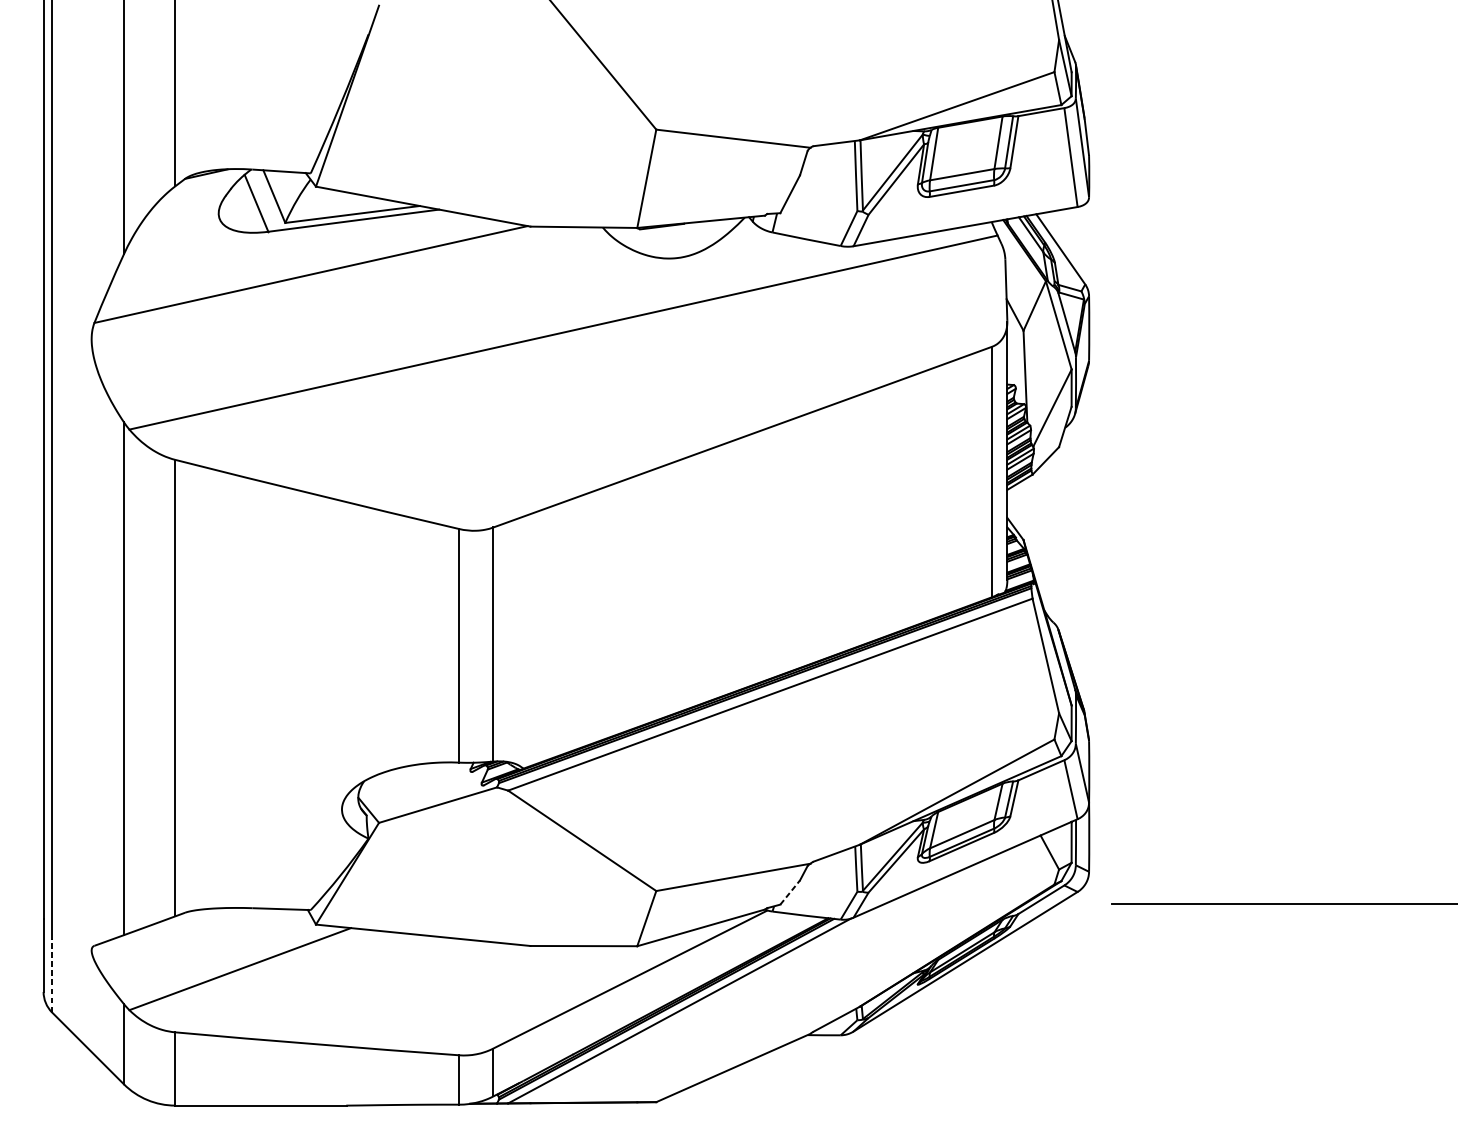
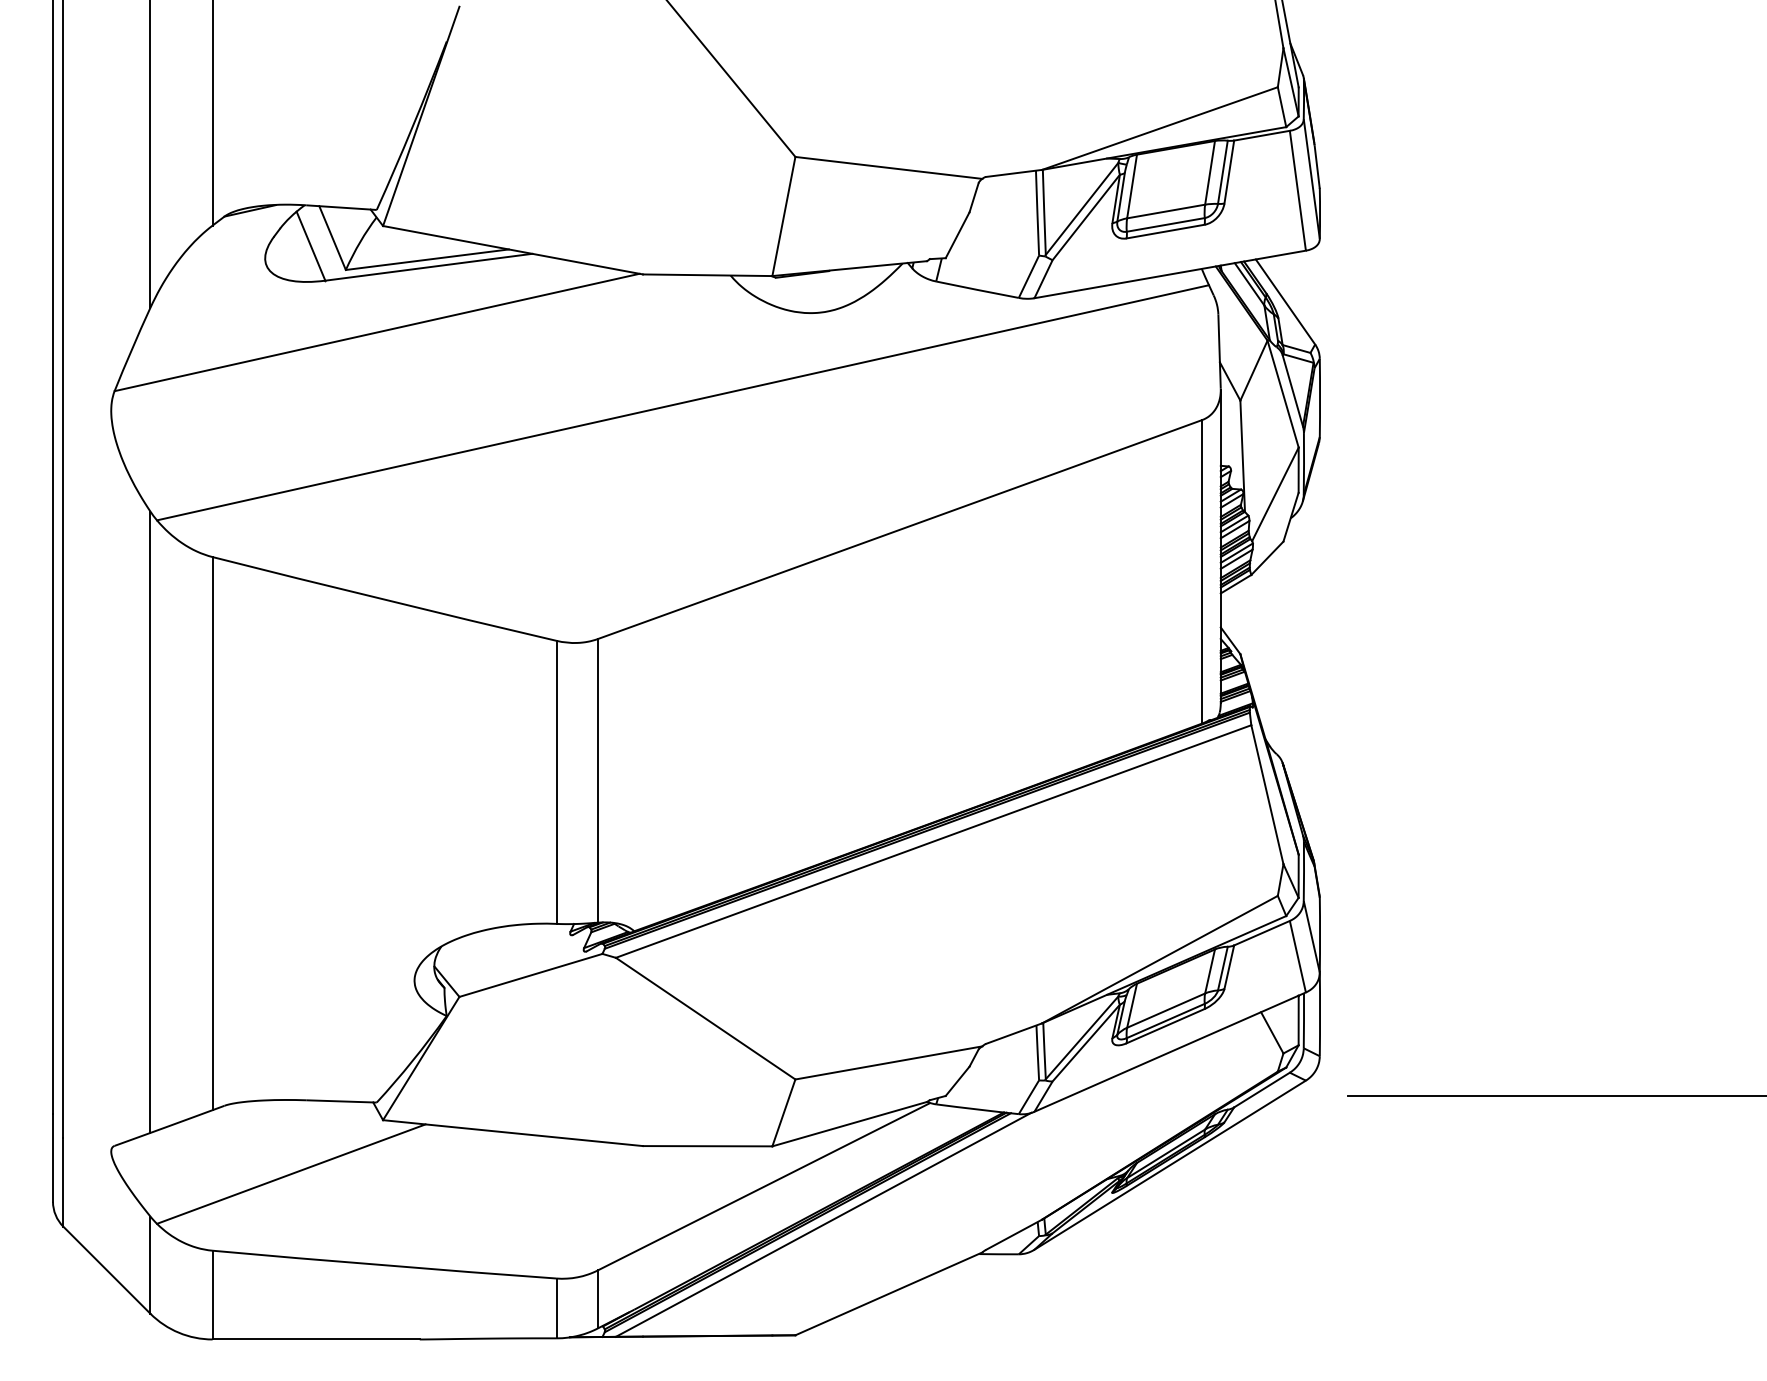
line: (790, 892) -> (957, 1081), dashed -> solid
line: (52, 975) -> (63, 1181), dashed -> solid

